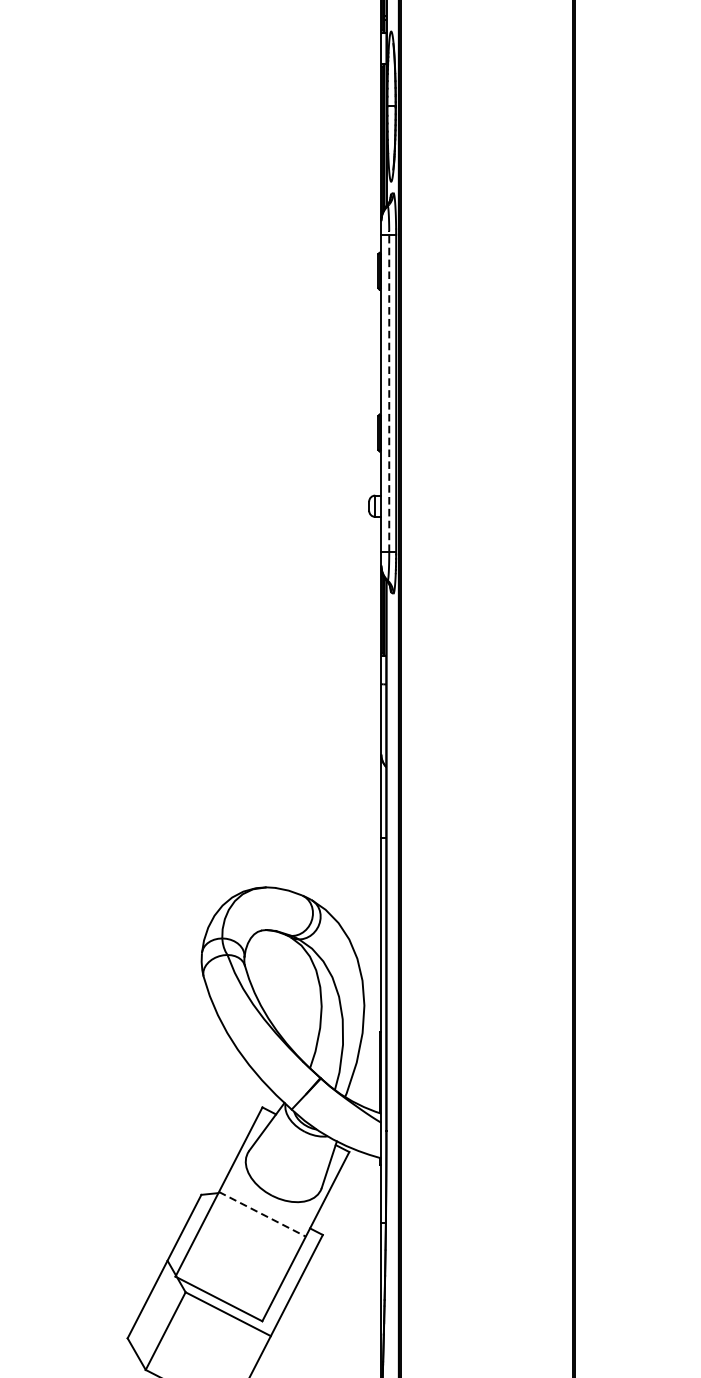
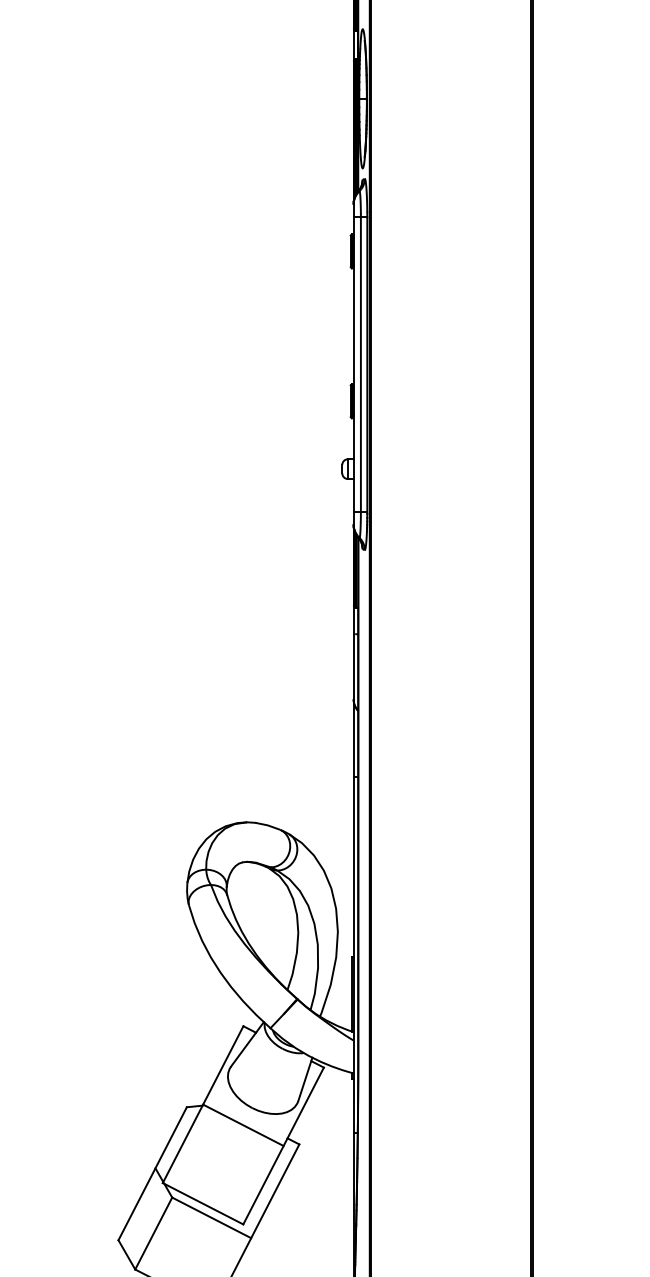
line: (388, 392) -> (360, 363), dashed -> solid
line: (262, 1214) -> (243, 1125), dashed -> solid

